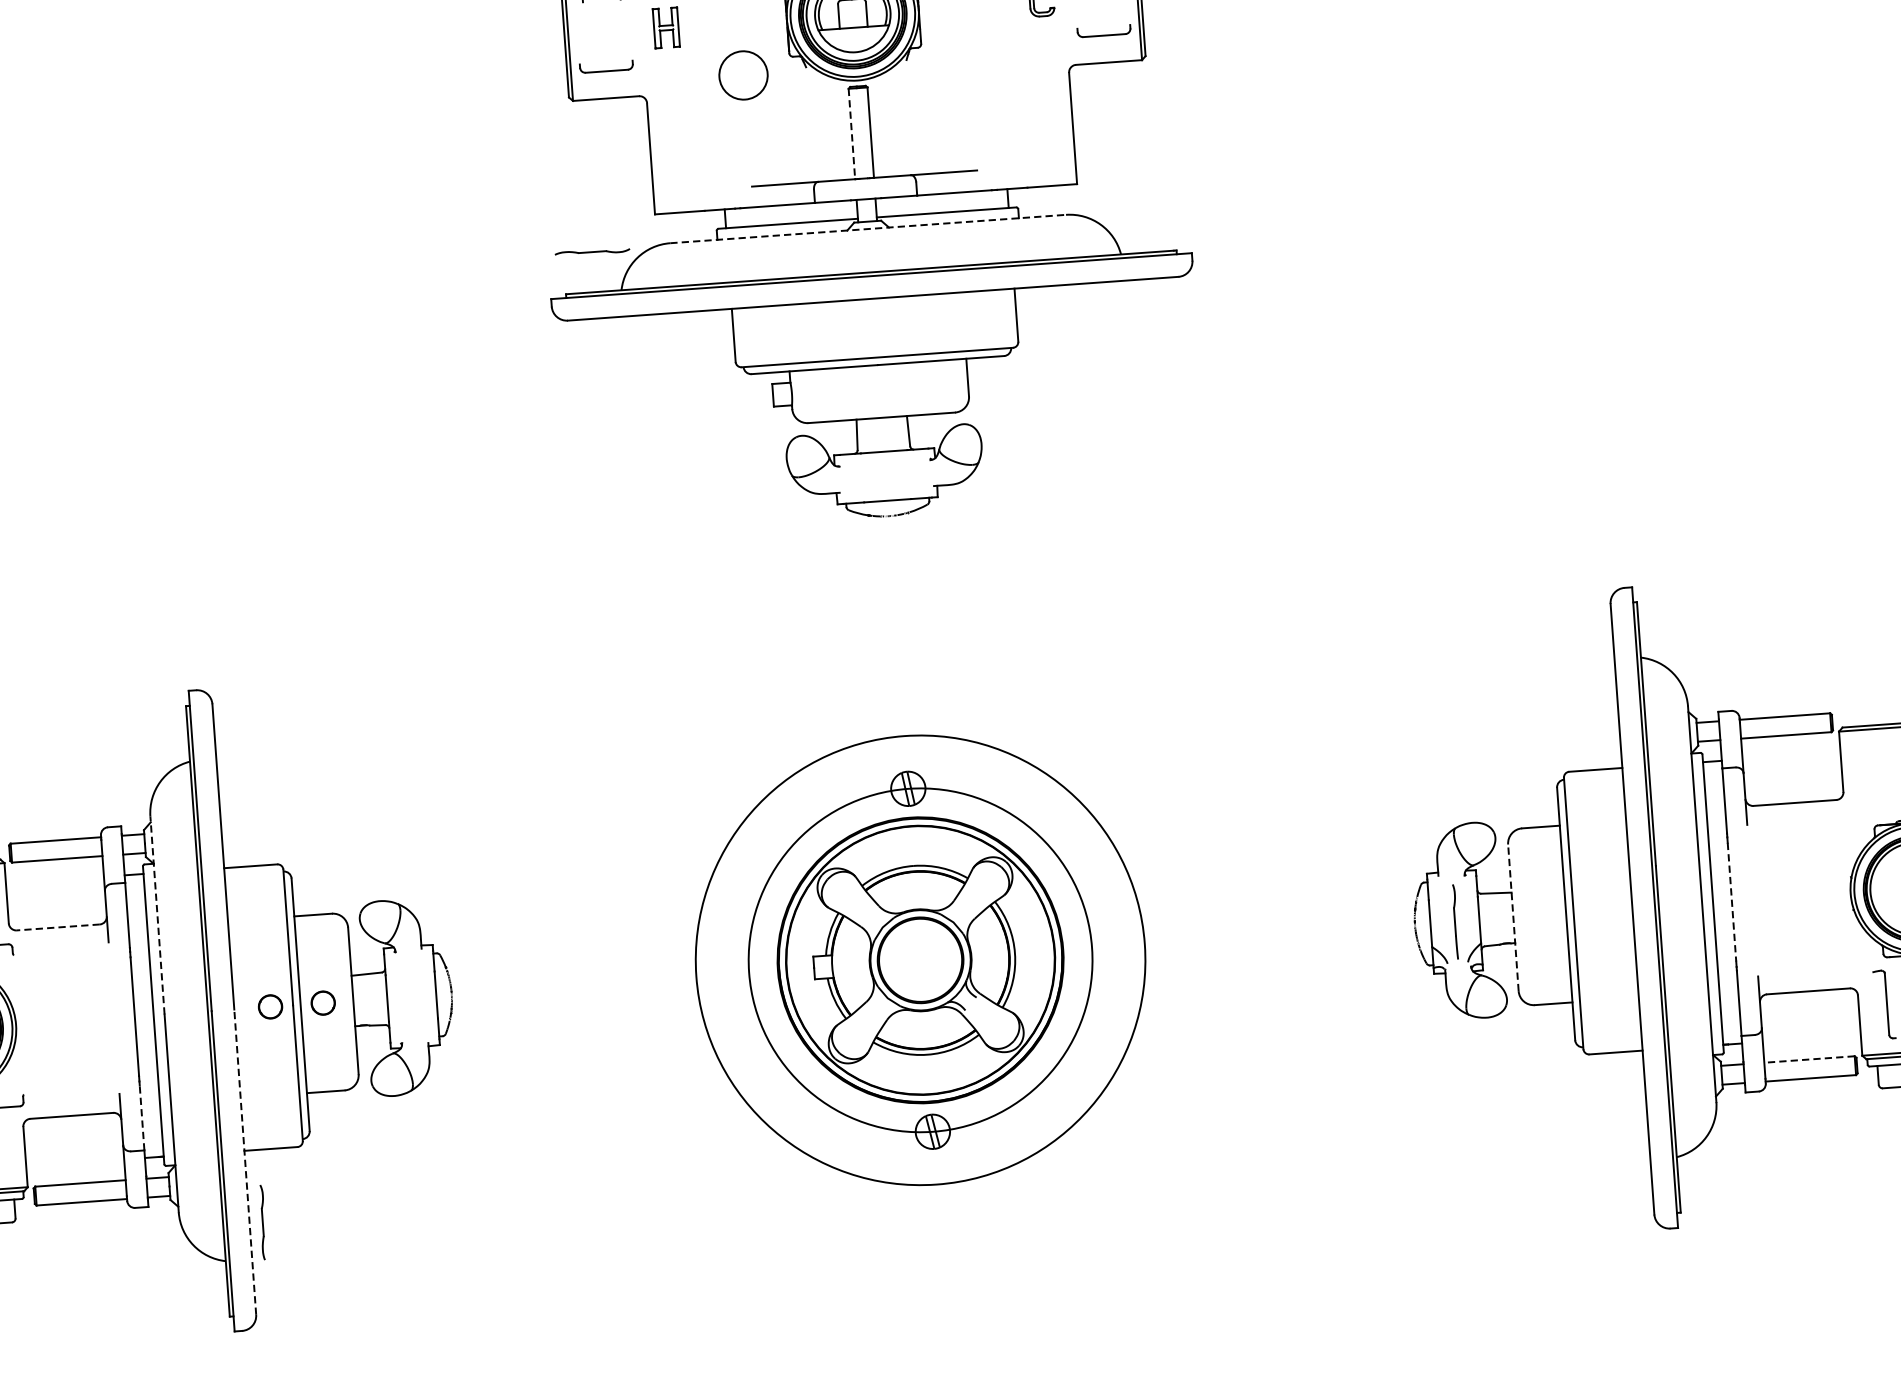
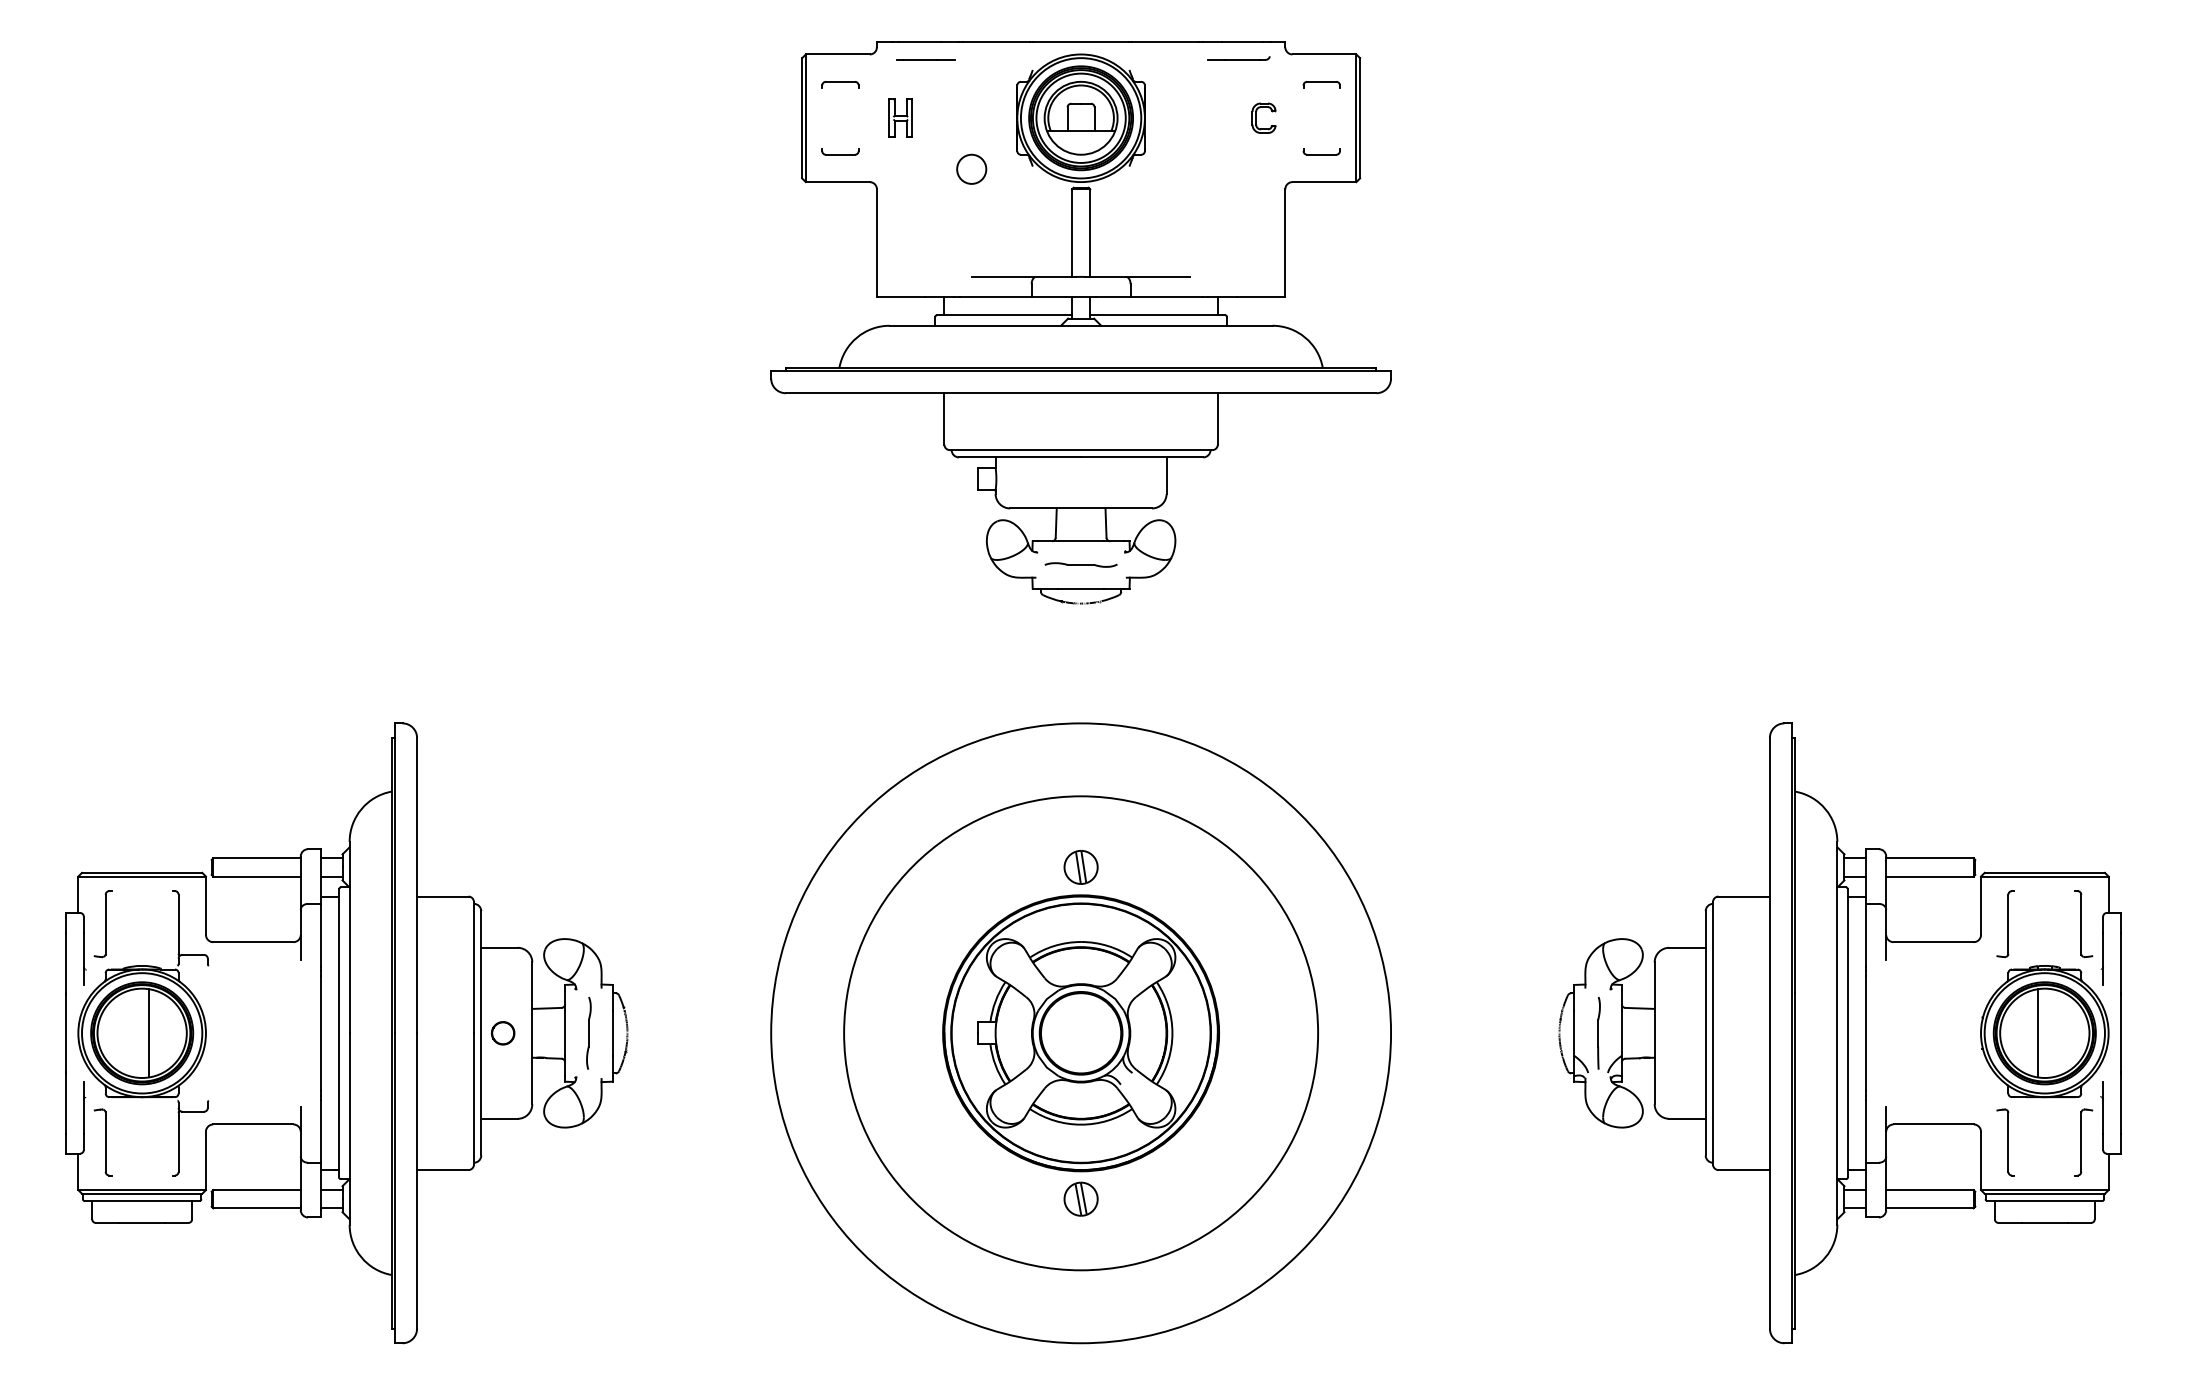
part: (1103, 31) -> (1321, 151), size x0.71
part: (606, 66) -> (840, 151), size x0.71
circle: (743, 74) -> (971, 168), size x0.62
line: (852, 134) -> (1072, 233), dashed -> solid
line: (868, 228) -> (1081, 325), dashed -> solid
part: (591, 251) -> (1080, 564), moved
part: (1867, 779) -> (2005, 924), added
line: (1732, 902) -> (1866, 1033), dashed -> solid
line: (157, 915) -> (349, 937), dashed -> solid
line: (1513, 918) -> (1654, 1033), dashed -> solid
line: (57, 927) -> (252, 942), dashed -> solid
circle: (921, 960) -> (1081, 1033), size x1.43
circle: (921, 960) -> (1081, 1033), size x1.43
part: (269, 1007) -> (451, 1033), removed
line: (1809, 1059) -> (1929, 1190), dashed -> solid
line: (141, 1118) -> (320, 1131), dashed -> solid
line: (245, 1162) -> (417, 1181), dashed -> solid
part: (262, 1221) -> (588, 1032), moved

